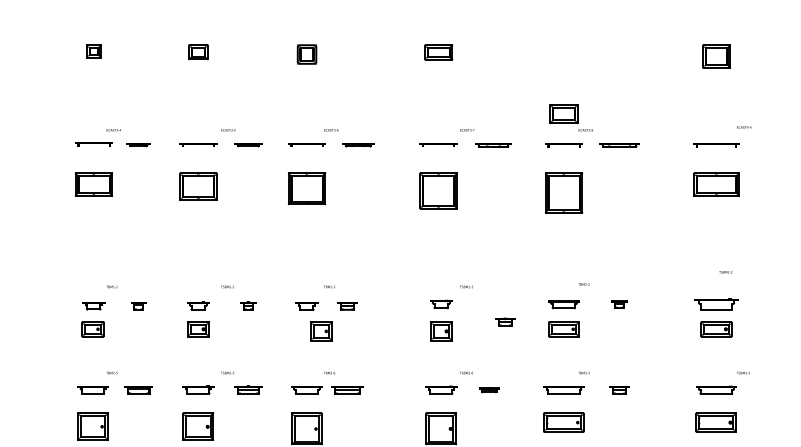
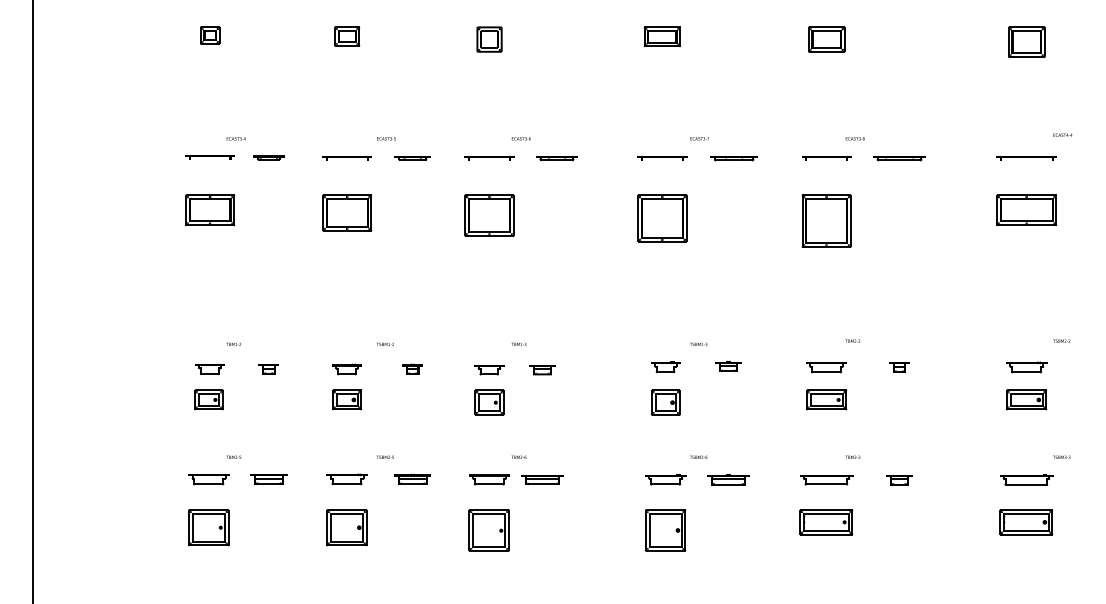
part: (563, 113) -> (826, 39), moved
text: (725, 271) -> (1061, 340), moved
part: (716, 304) -> (1026, 367), size x0.71
part: (505, 321) -> (728, 365), moved
part: (321, 331) -> (489, 402), moved
part: (489, 389) -> (728, 479), size x1.67

